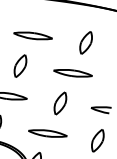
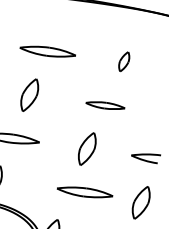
part: (85, 42) -> (123, 61), size x0.6
part: (72, 73) -> (104, 105), size x0.7
part: (47, 133) -> (84, 192), moved

